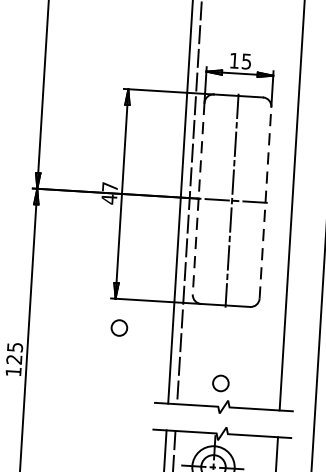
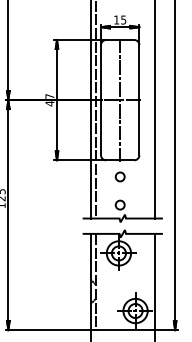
line: (199, 199) -> (101, 100), dashed -> solid
line: (265, 201) -> (139, 99), dashed -> solid
circle: (118, 327) -> (119, 176), moved

